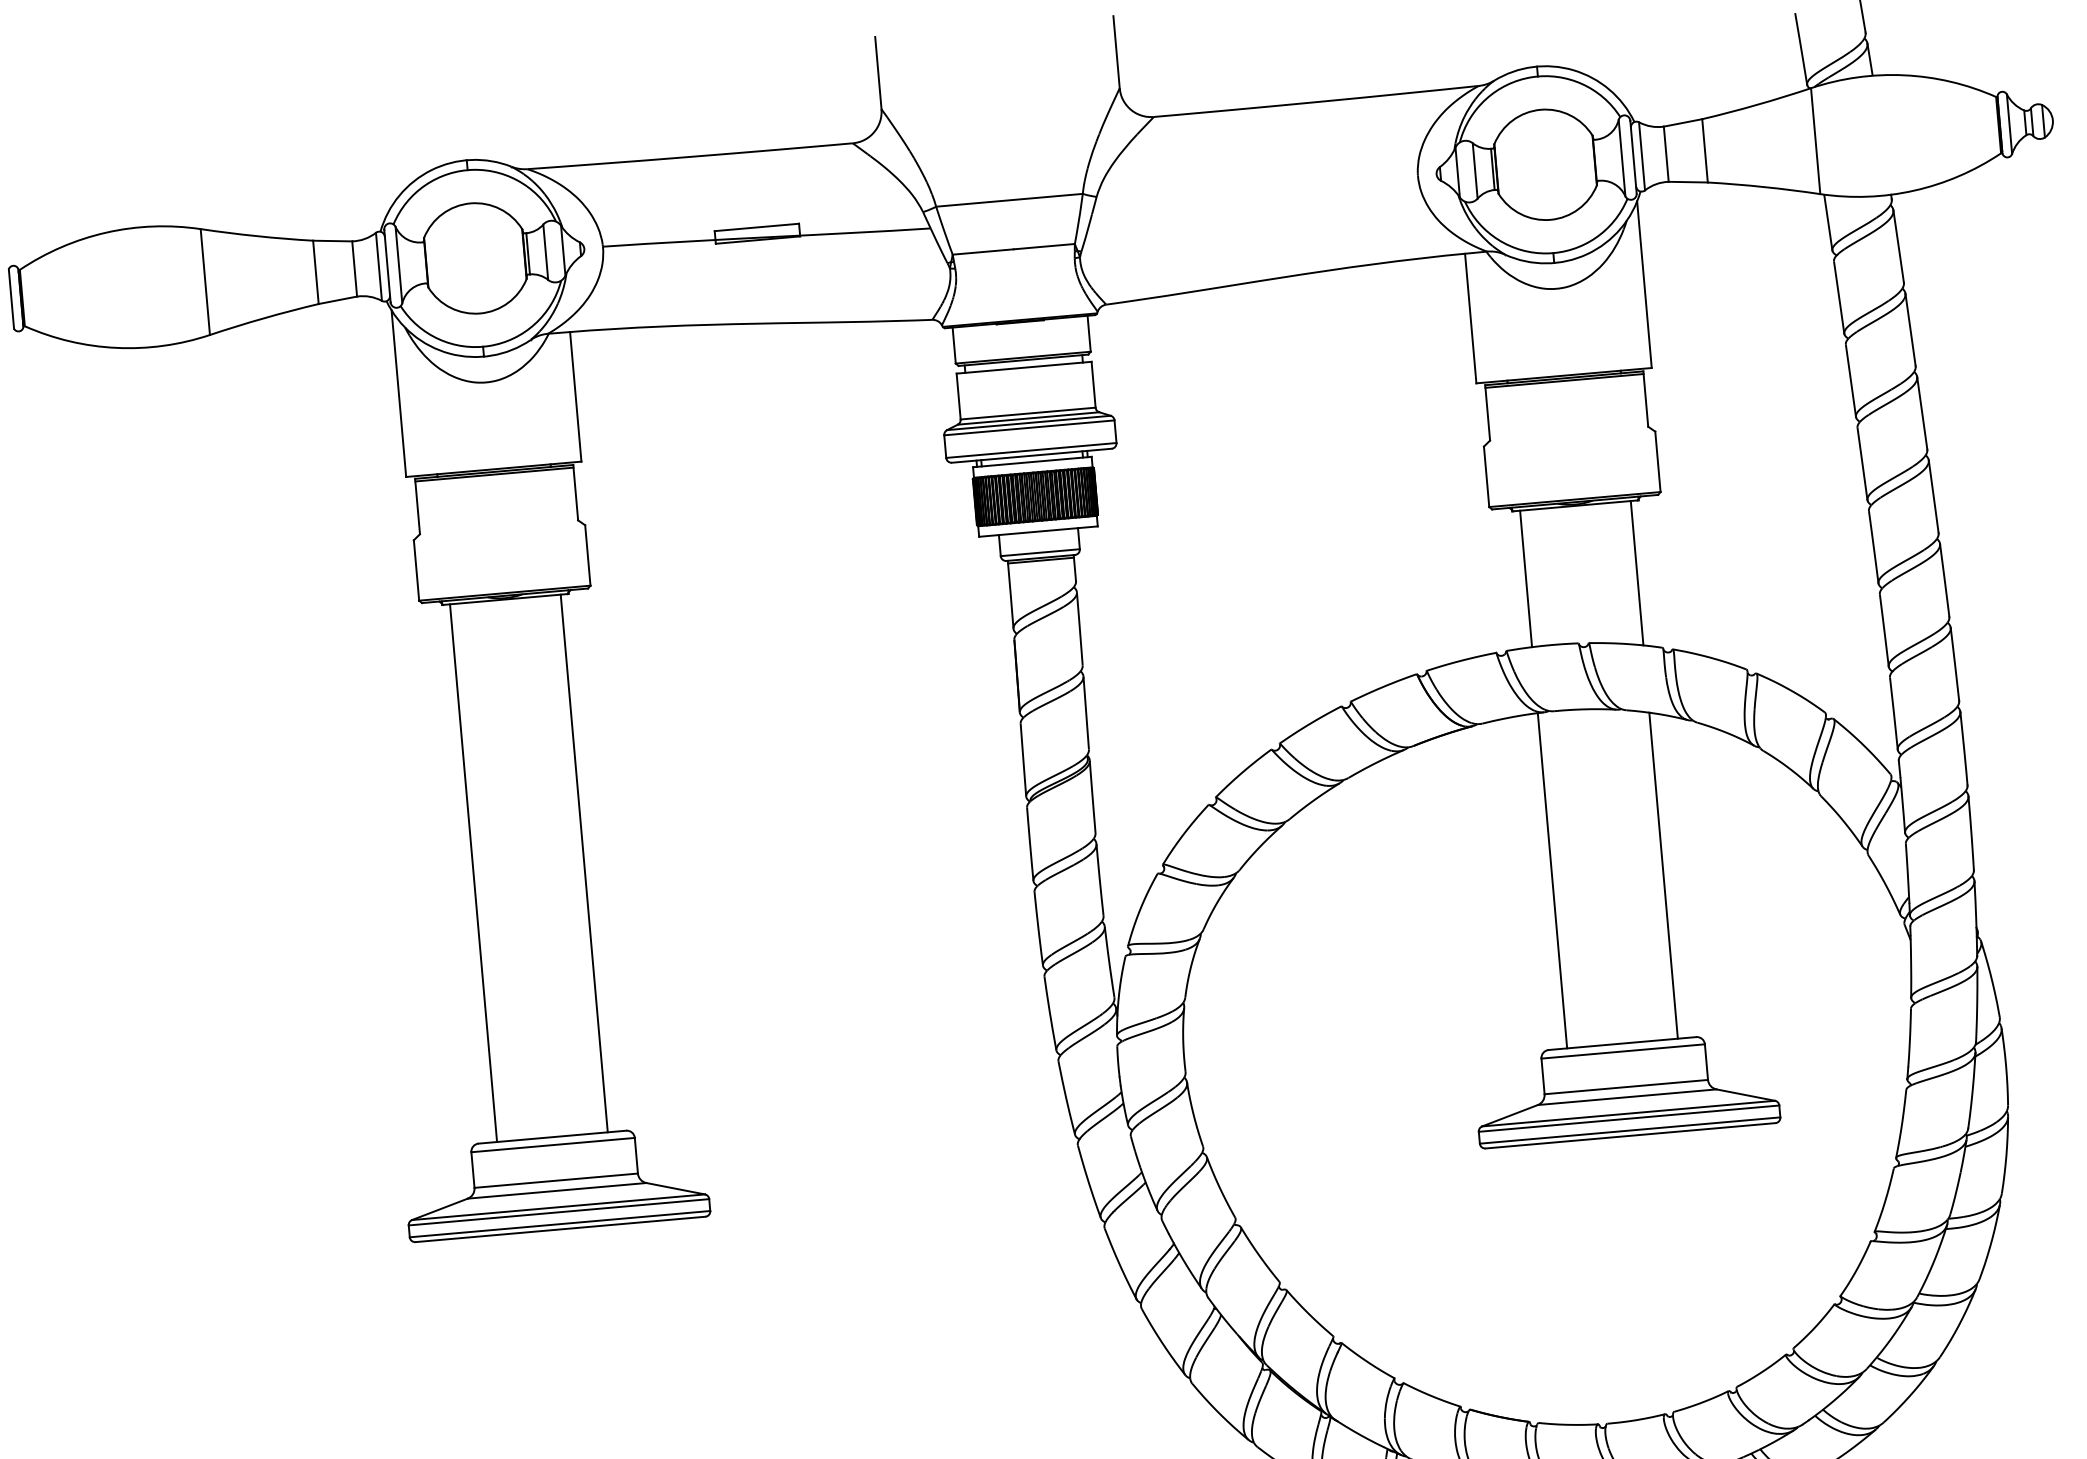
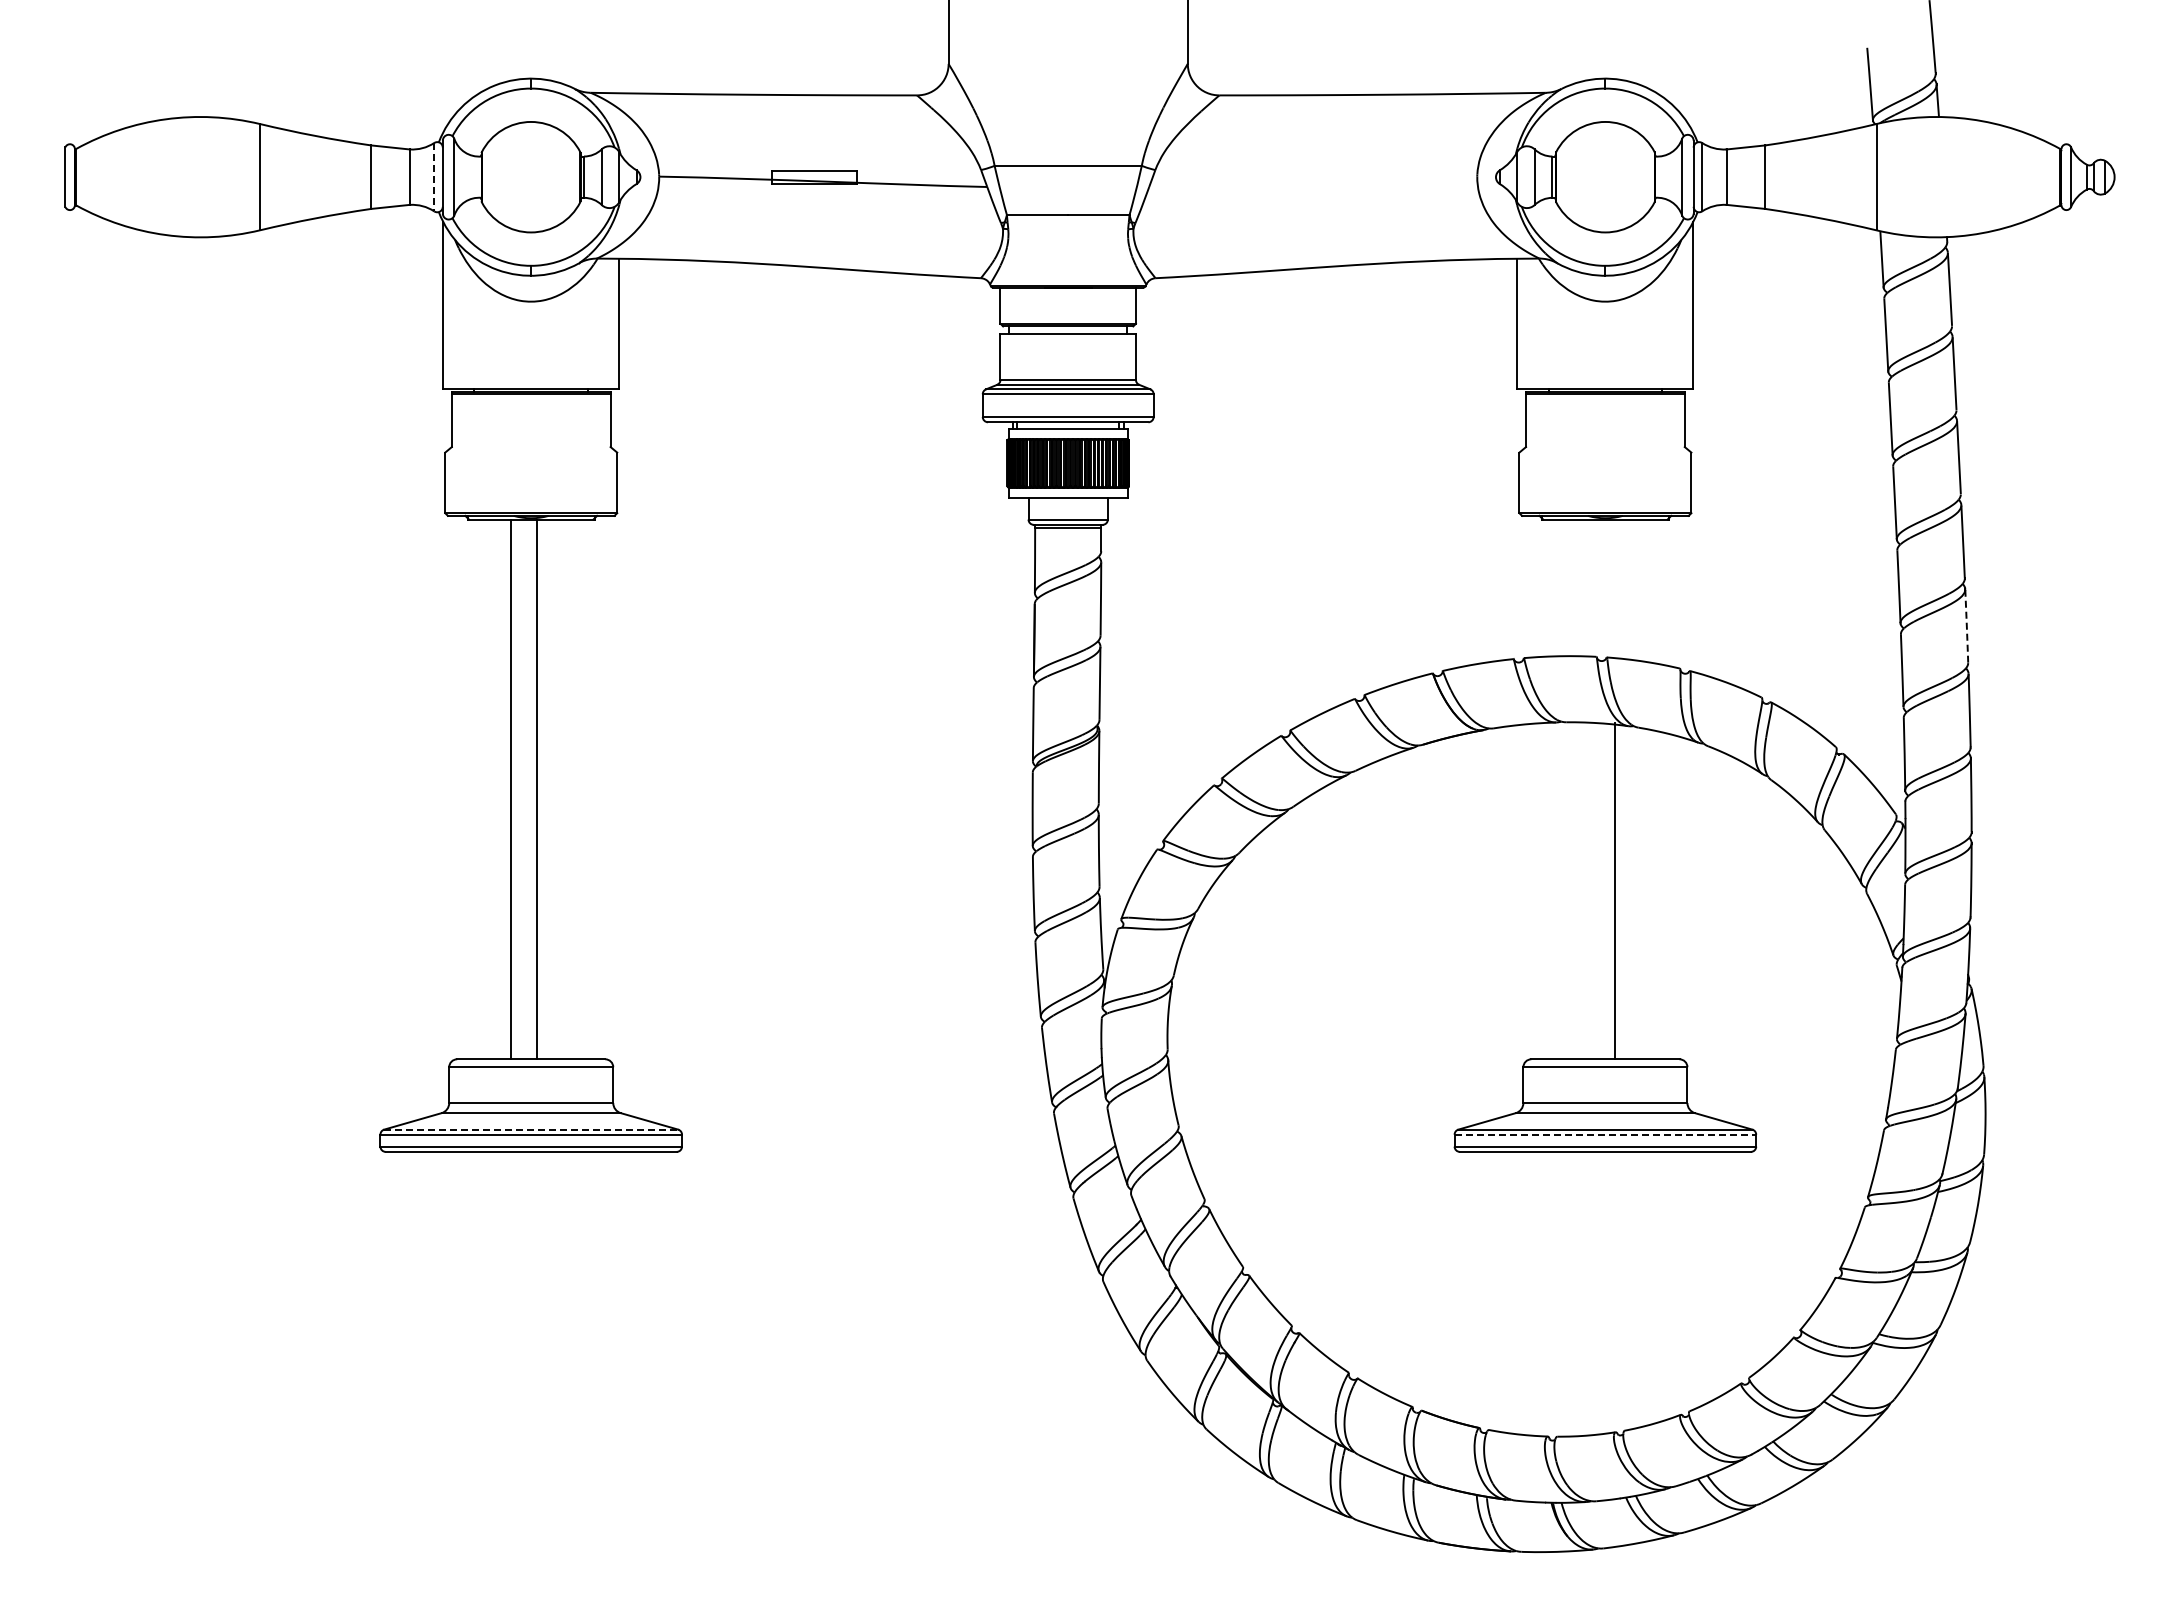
line: (379, 267) -> (434, 177), solid -> dashed
line: (1636, 572) -> (1660, 591), removed
line: (1525, 578) -> (1549, 587), removed
line: (1944, 579) -> (1966, 625), solid -> dashed
line: (583, 863) -> (510, 789), moved
line: (473, 873) -> (536, 789), moved
line: (1663, 875) -> (1660, 895), removed
line: (1552, 880) -> (1614, 890), moved
line: (1629, 1118) -> (1605, 1134), solid -> dashed
line: (558, 1207) -> (531, 1129), solid -> dashed

